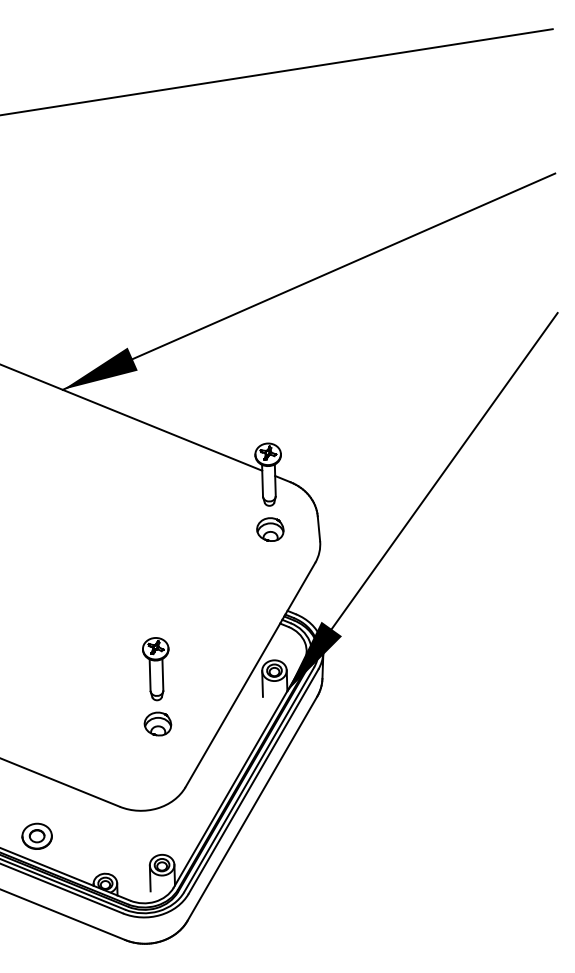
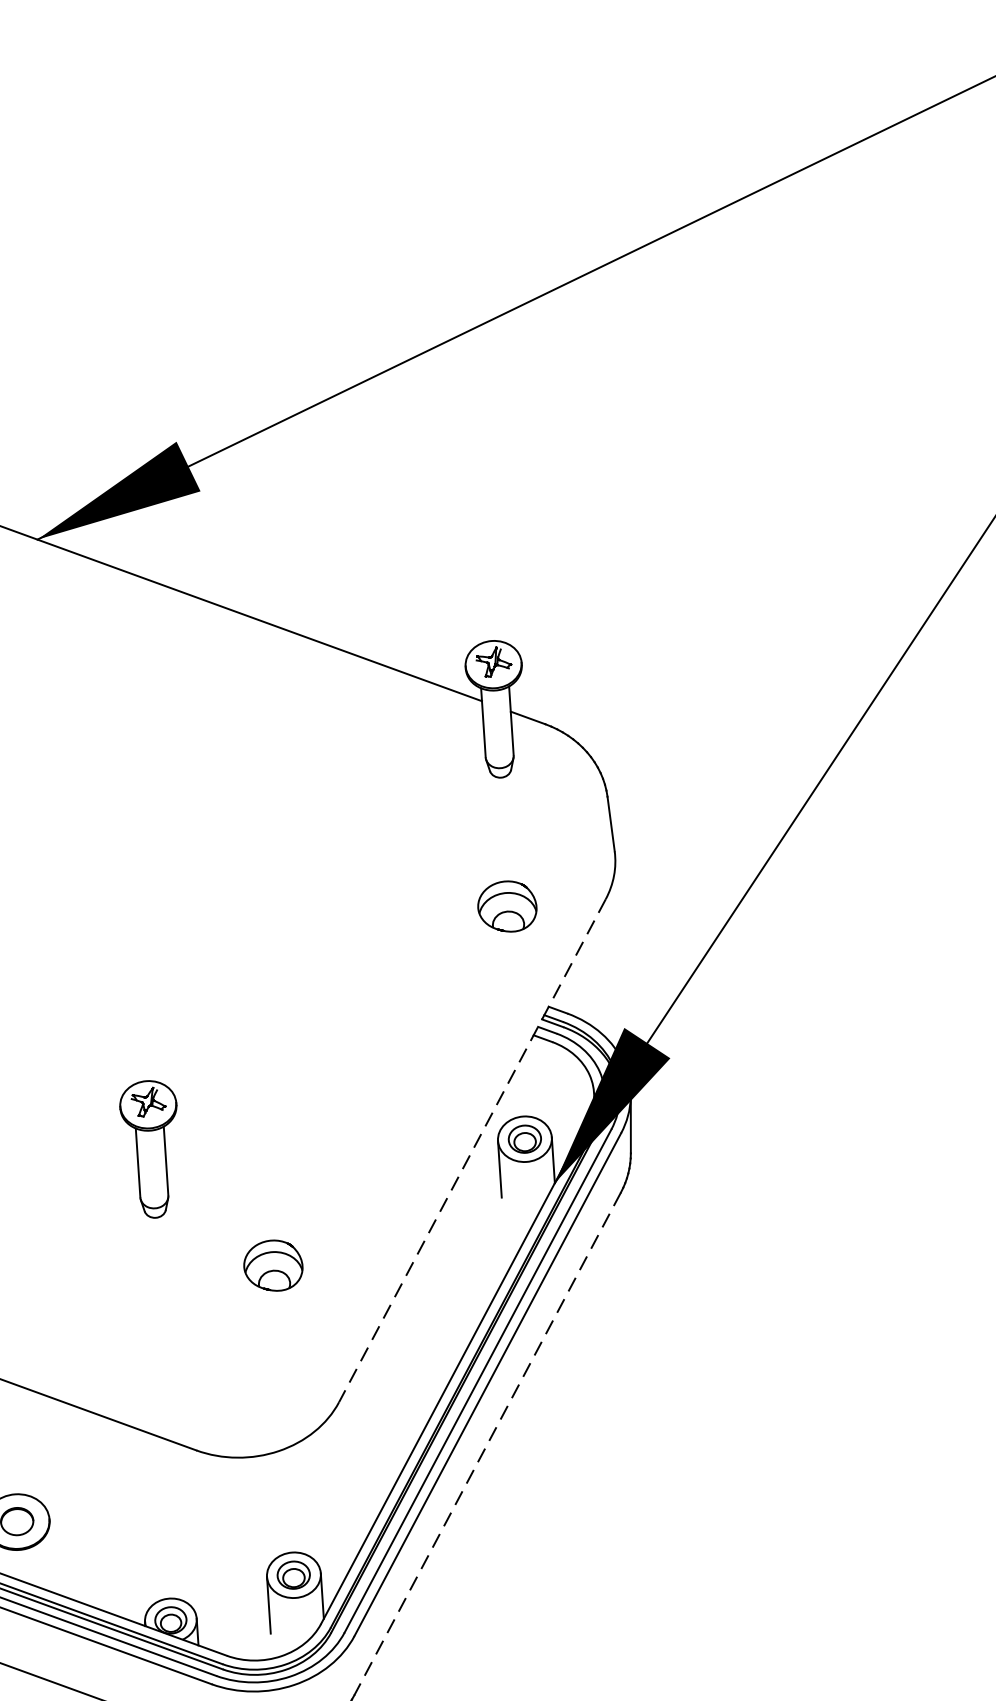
part: (270, 529) -> (507, 906), moved
part: (155, 669) -> (149, 1150), moved
line: (250, 675) -> (472, 1151), solid -> dashed
line: (252, 808) -> (487, 1443), solid -> dashed

